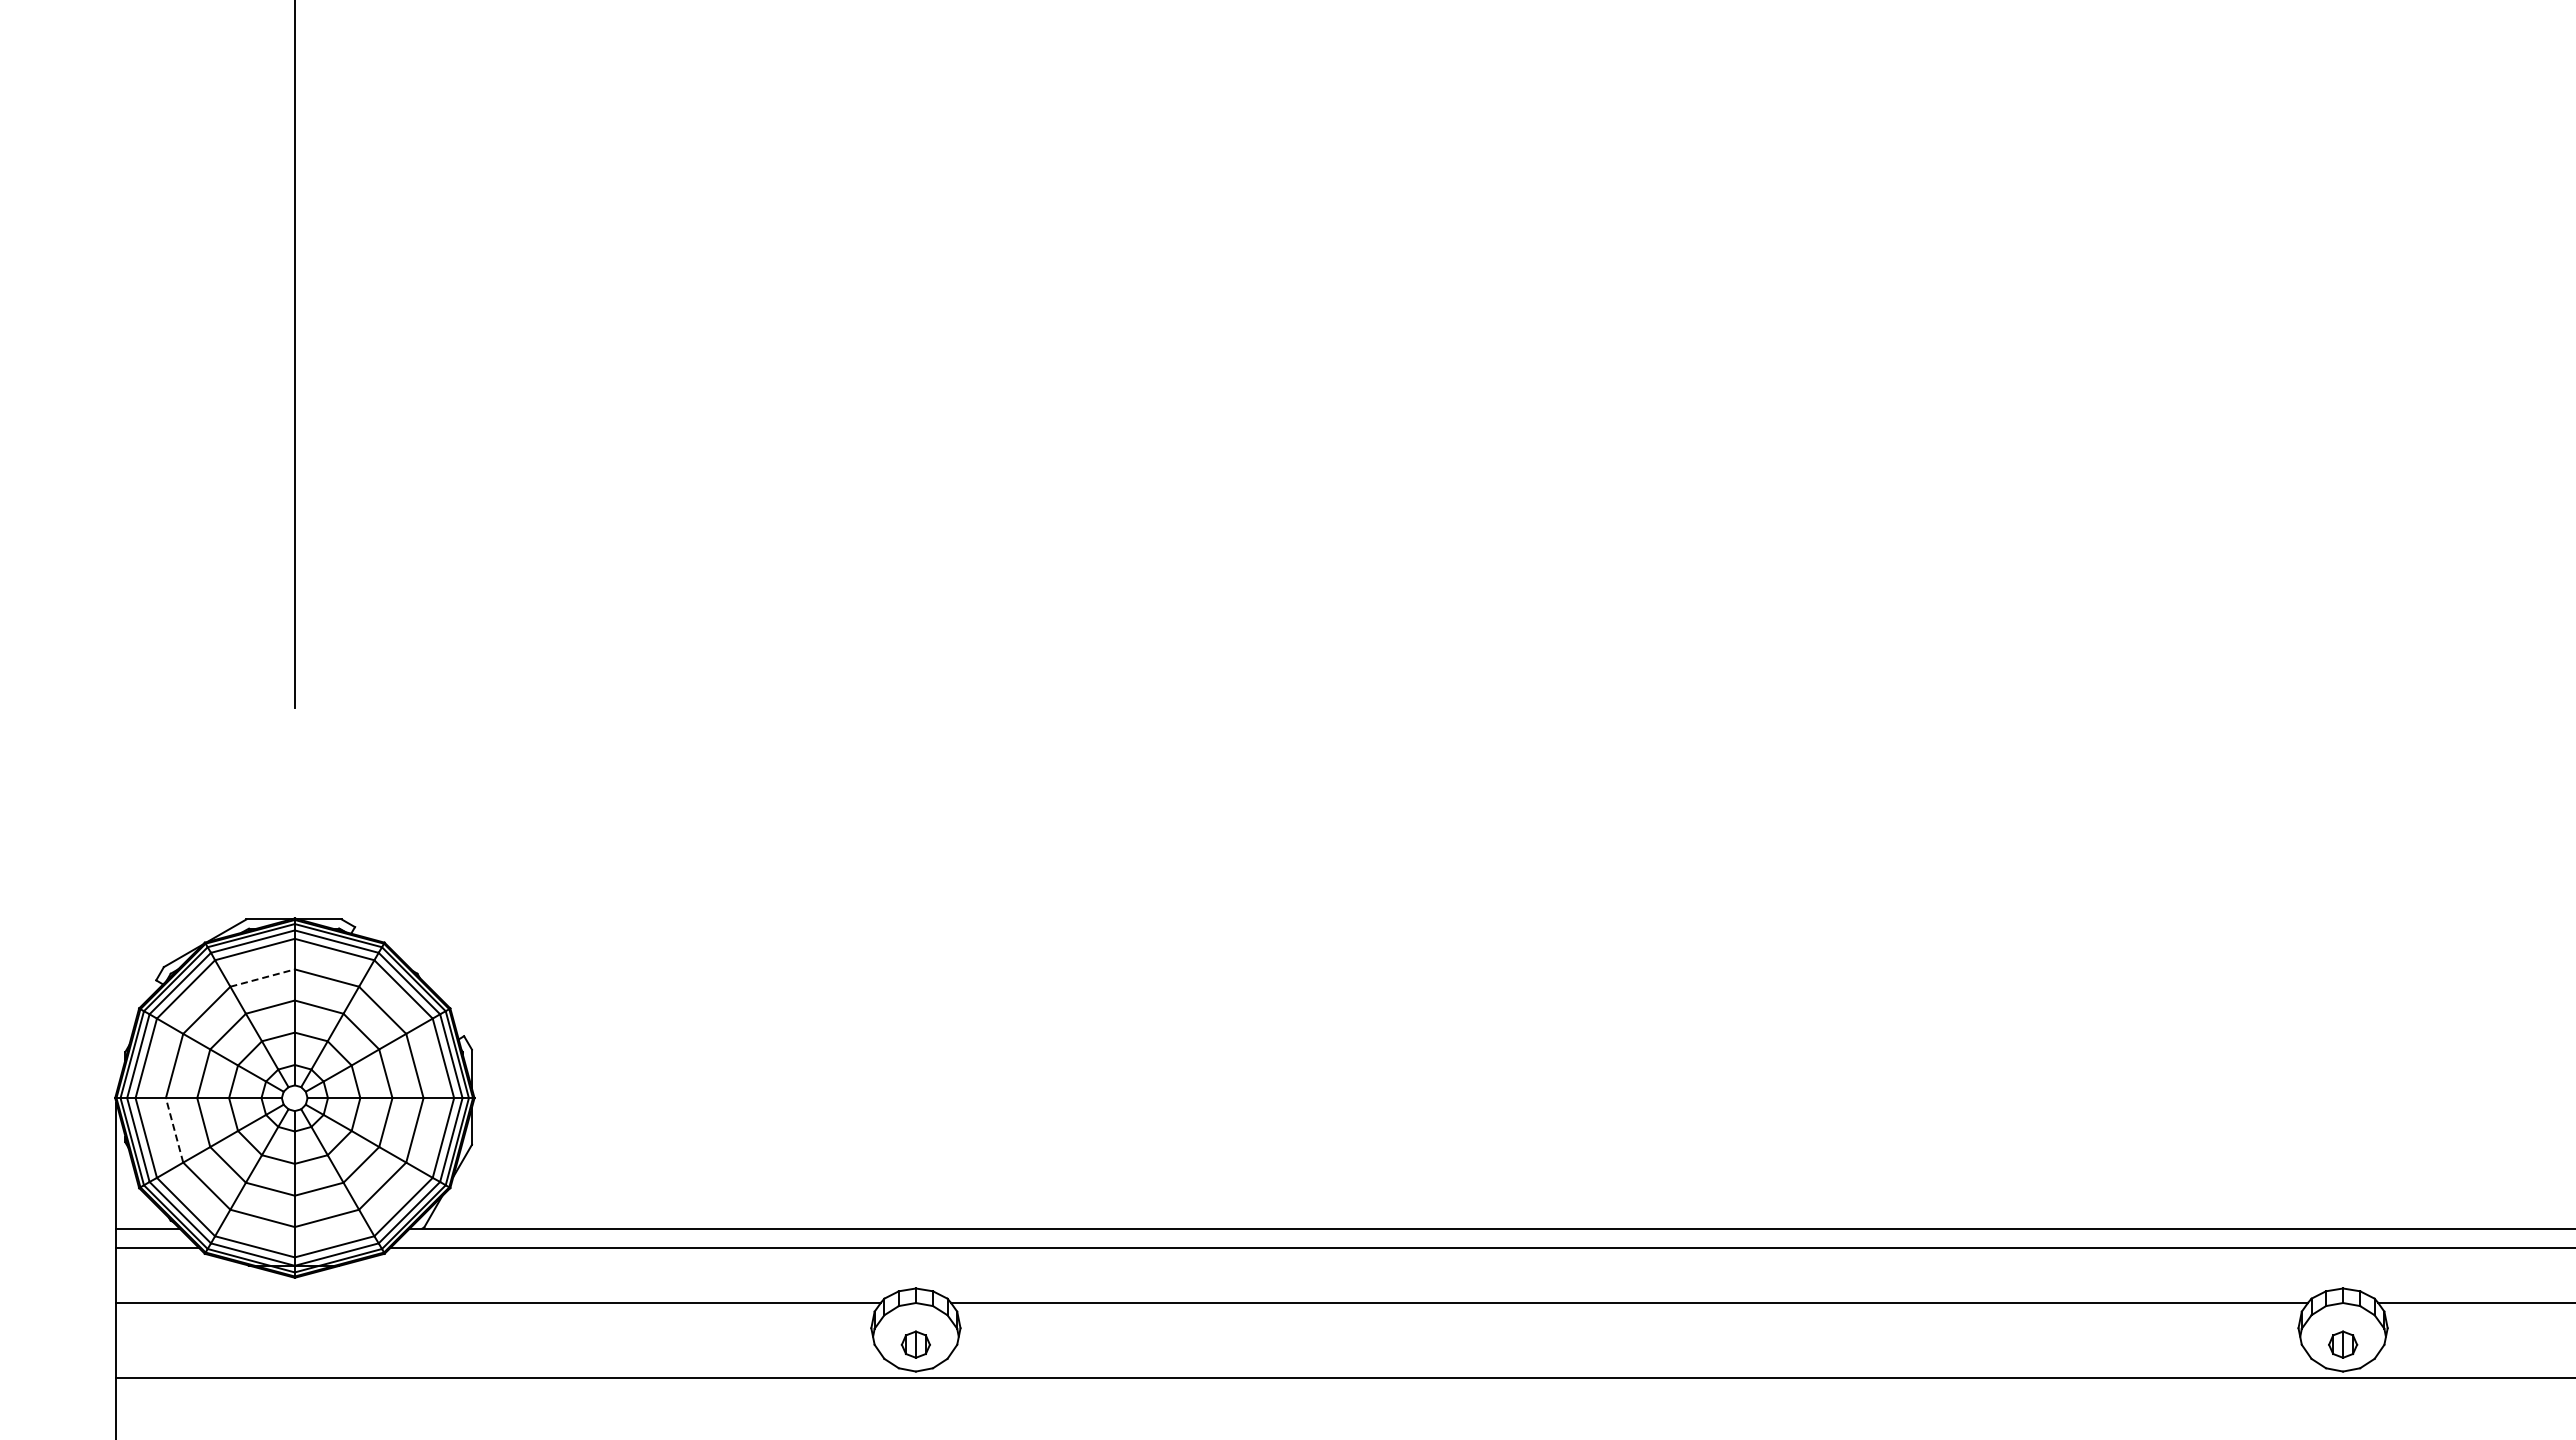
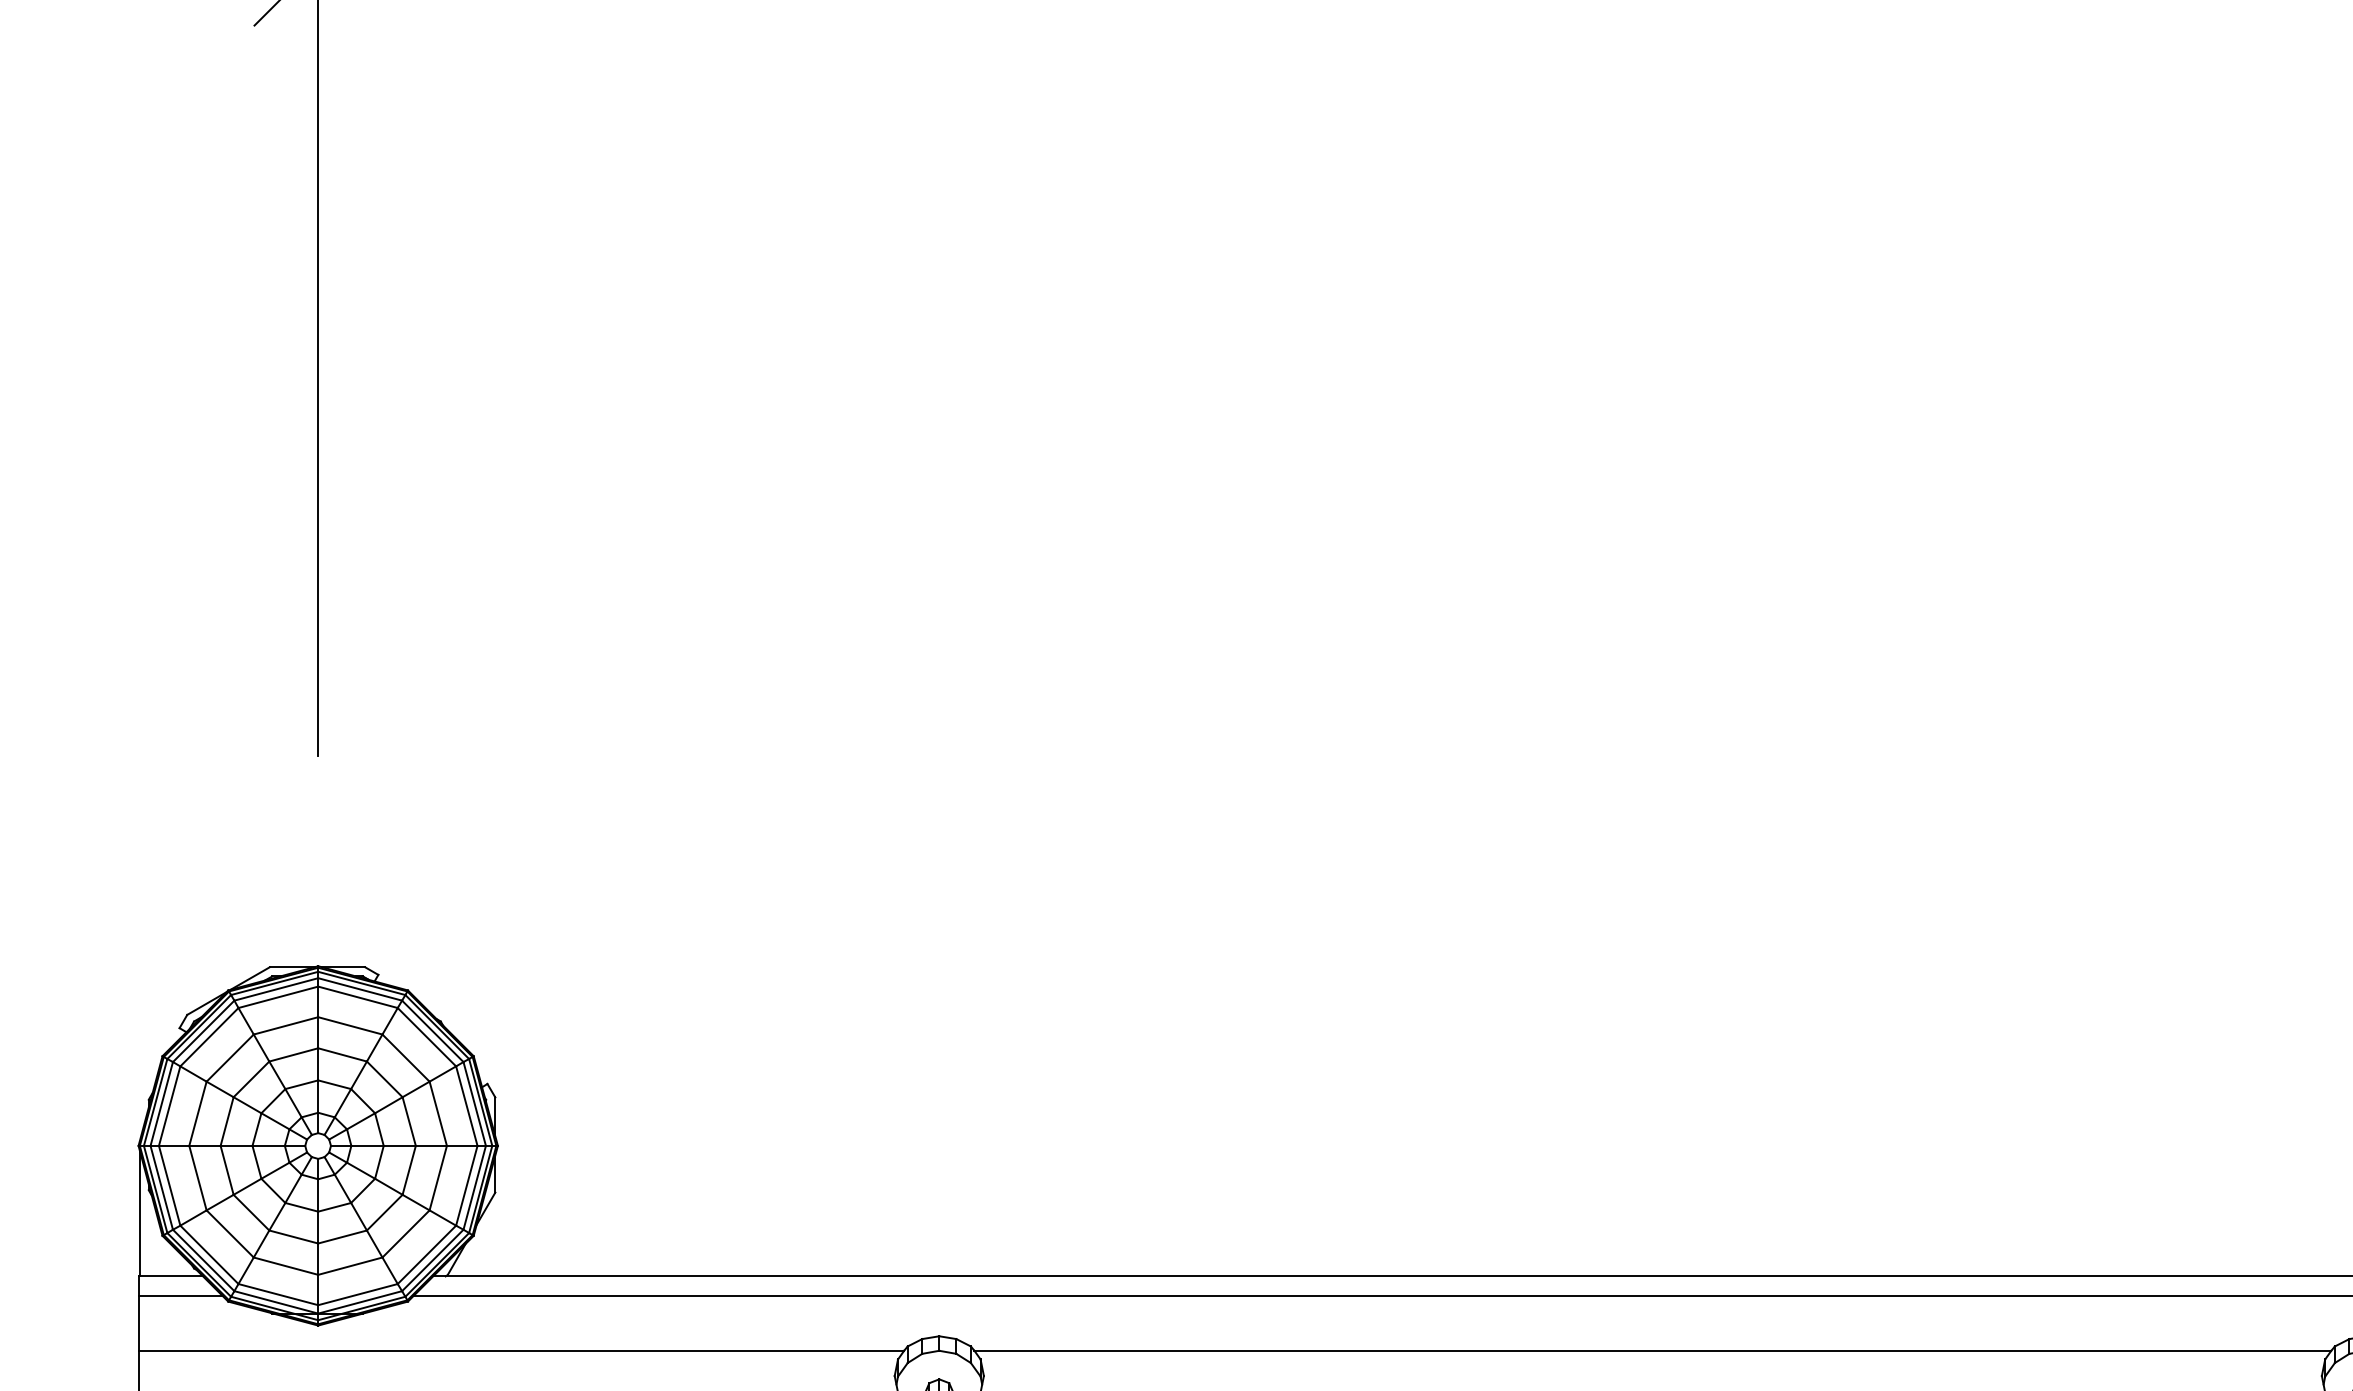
line: (263, 977) -> (286, 1025), dashed -> solid
line: (174, 1129) -> (197, 1177), dashed -> solid

